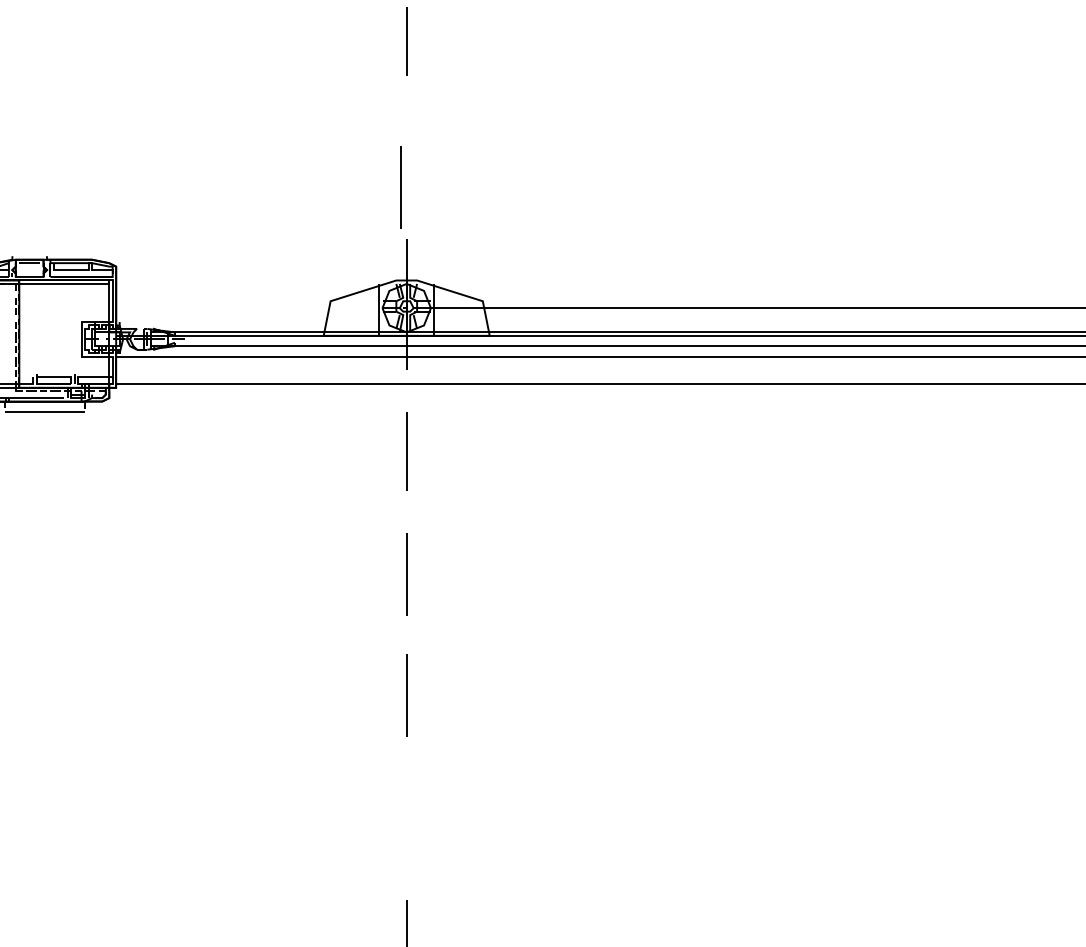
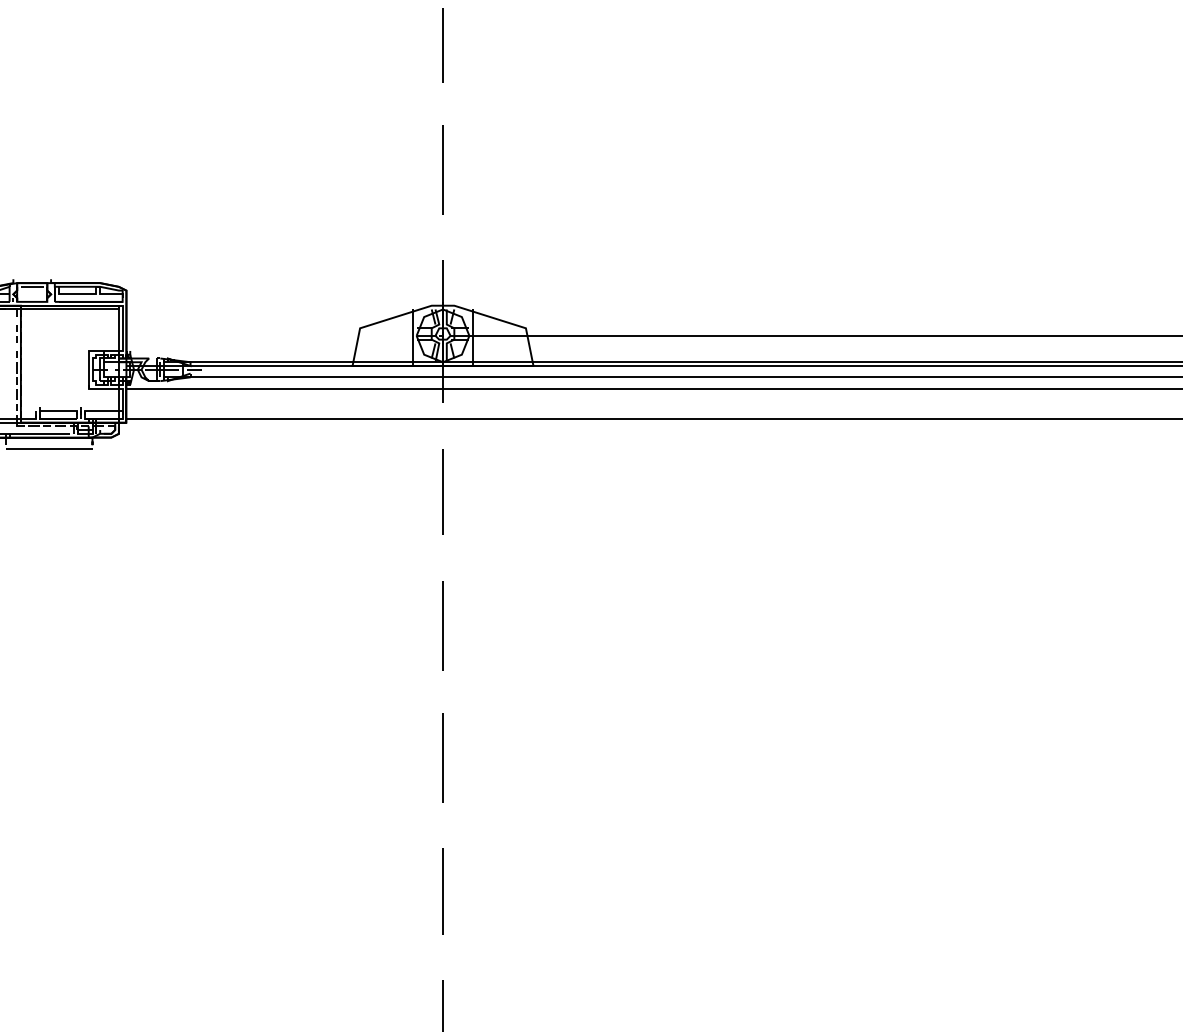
line: (400, 187) -> (442, 169), moved
line: (406, 818) -> (442, 891), added

